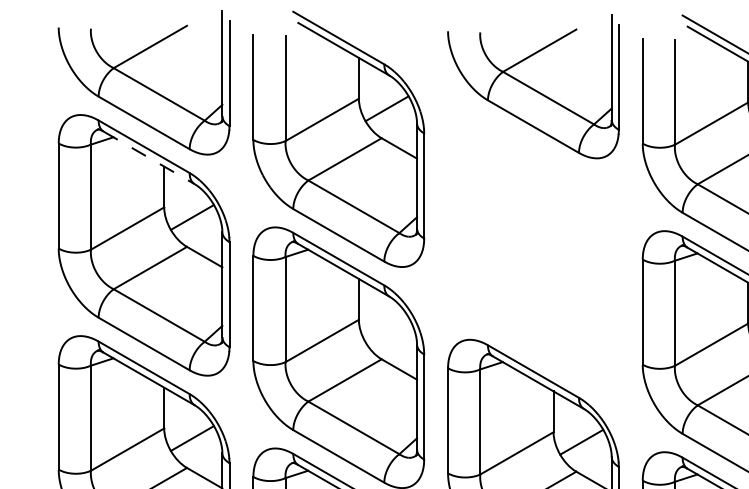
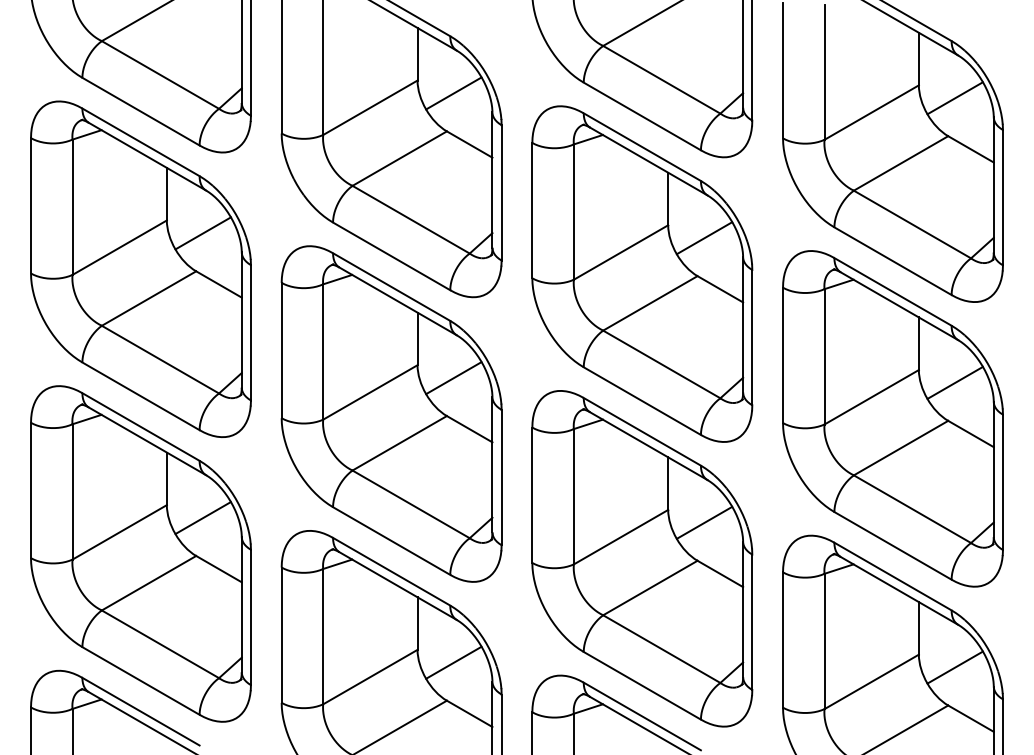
line: (149, 157) -> (147, 156), dashed -> solid
part: (533, 248) -> (642, 273), added
line: (386, 330) -> (453, 378), added

